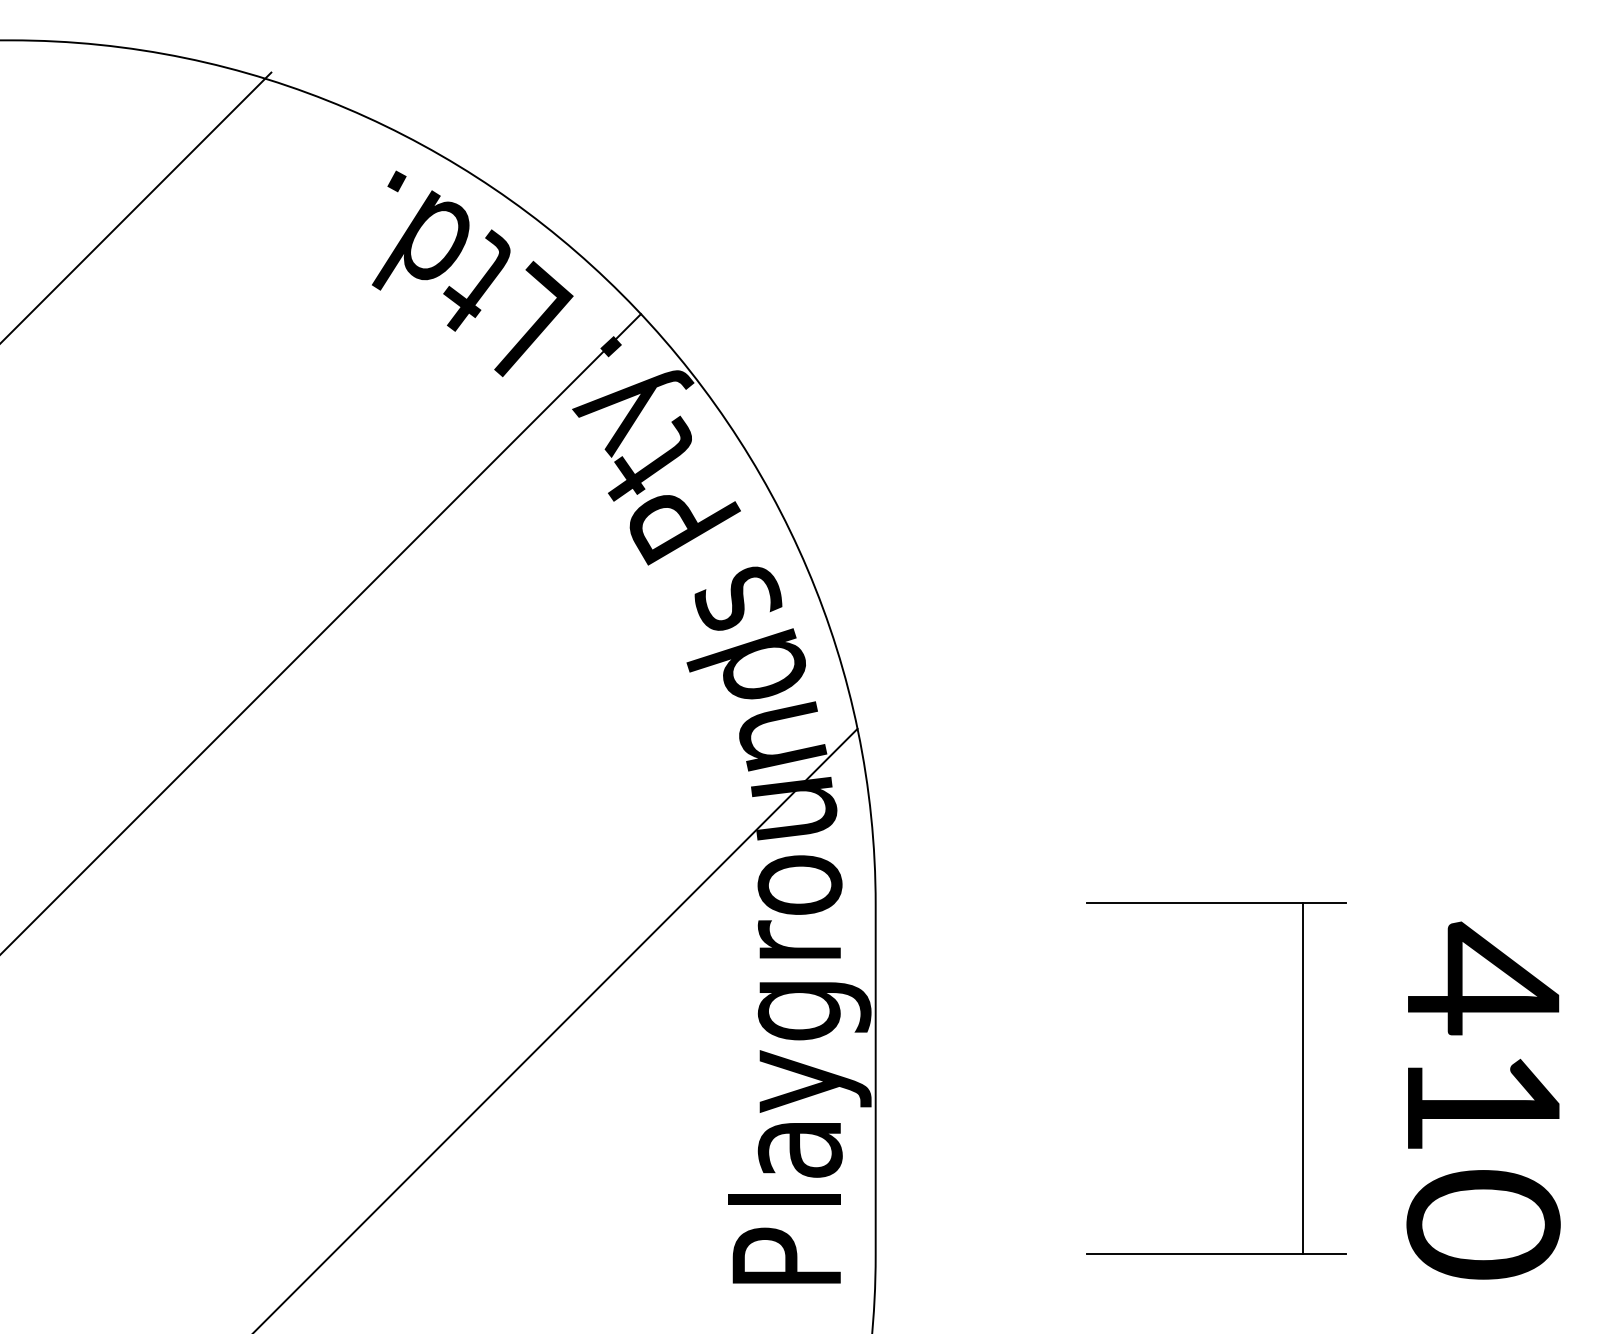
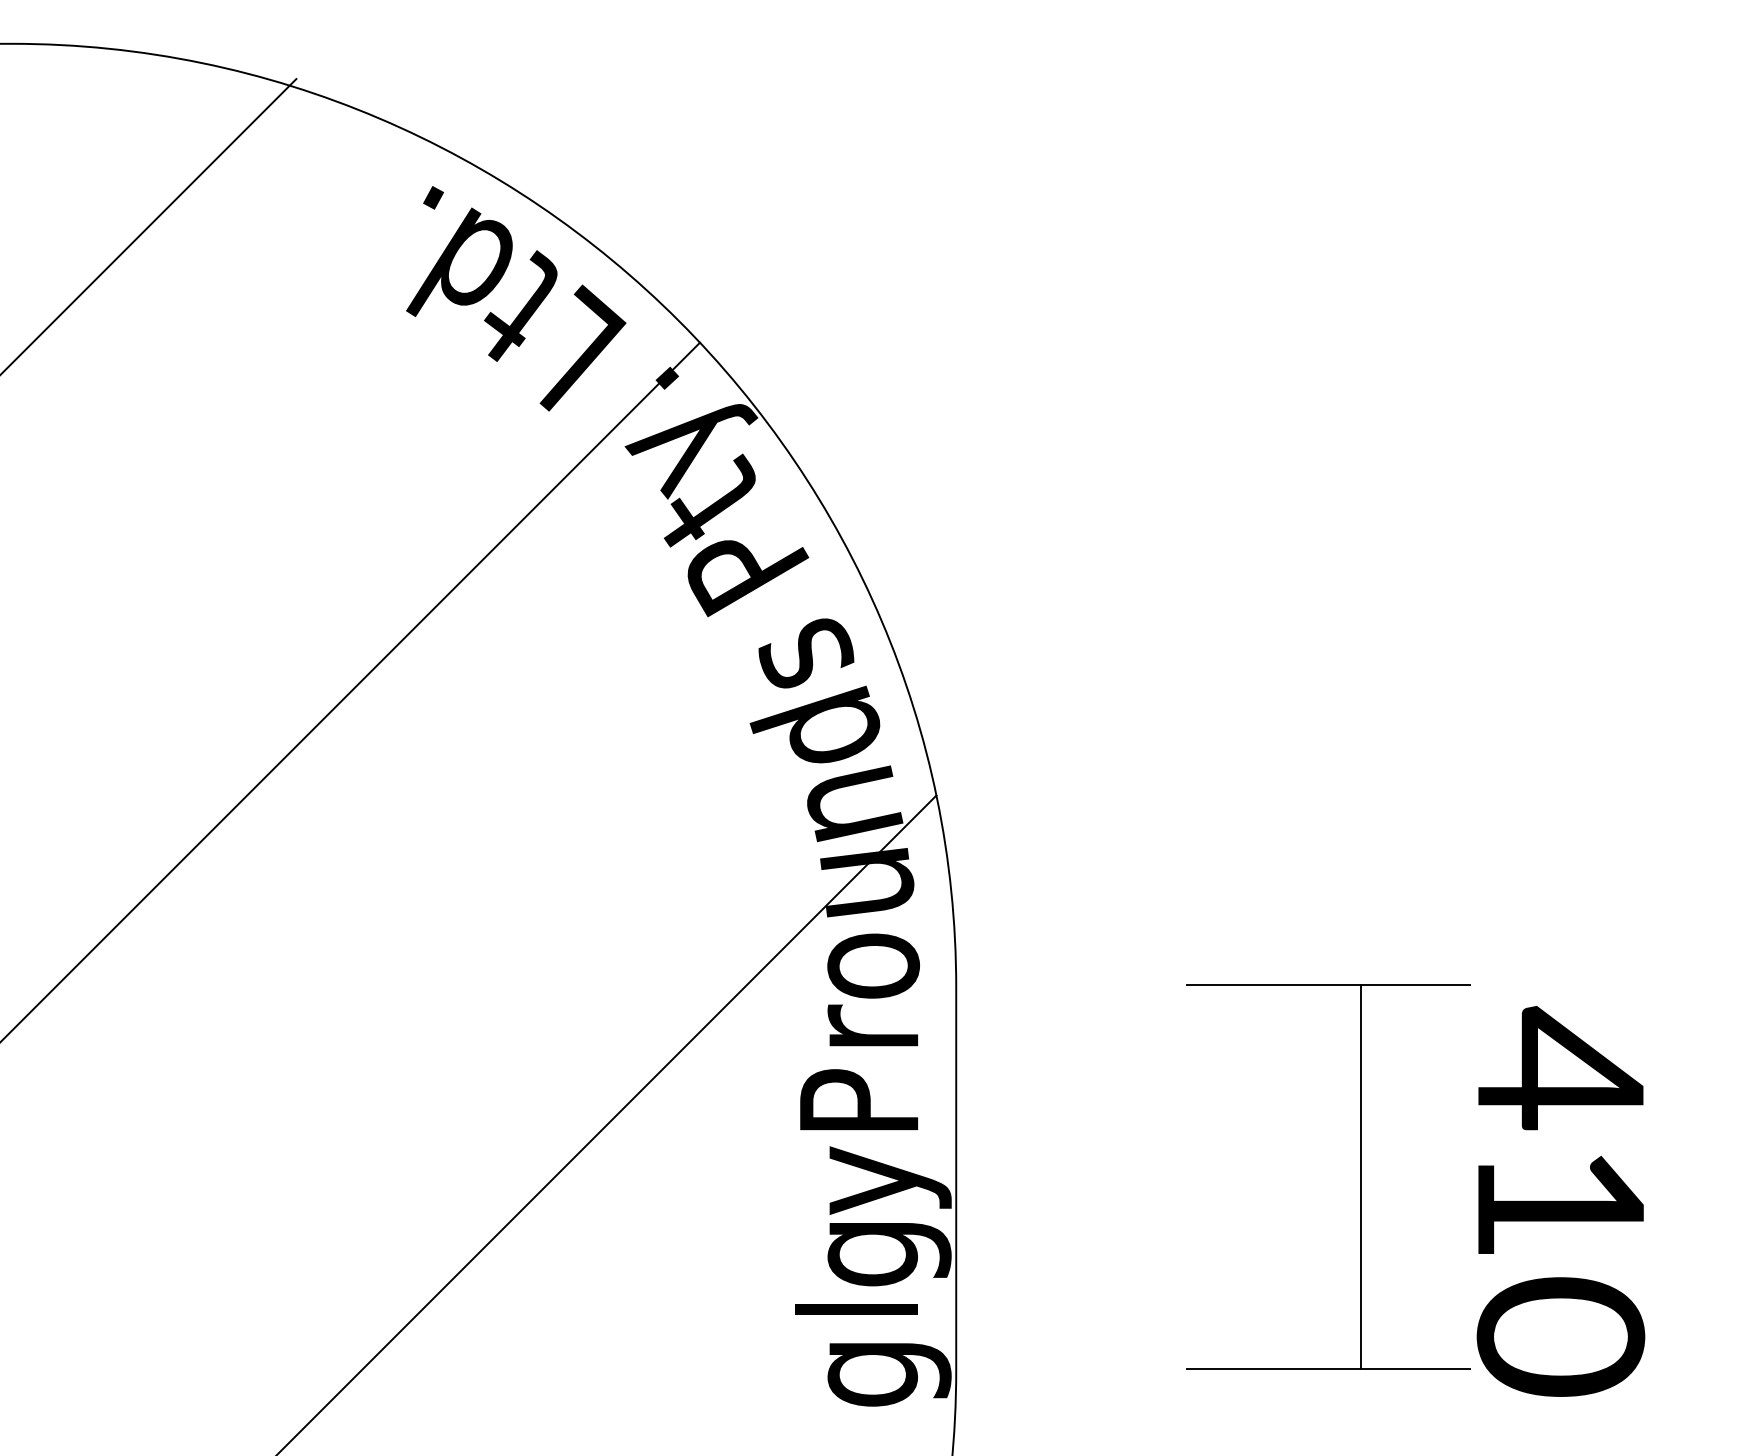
text: (801, 1010) -> (875, 1102), g -> P
line: (1302, 1077) -> (1360, 1176), moved
text: (1483, 1100) -> (1560, 1201), moved
text: (814, 1149) -> (889, 1254), a -> g
text: (801, 1258) -> (875, 1373), P -> g

